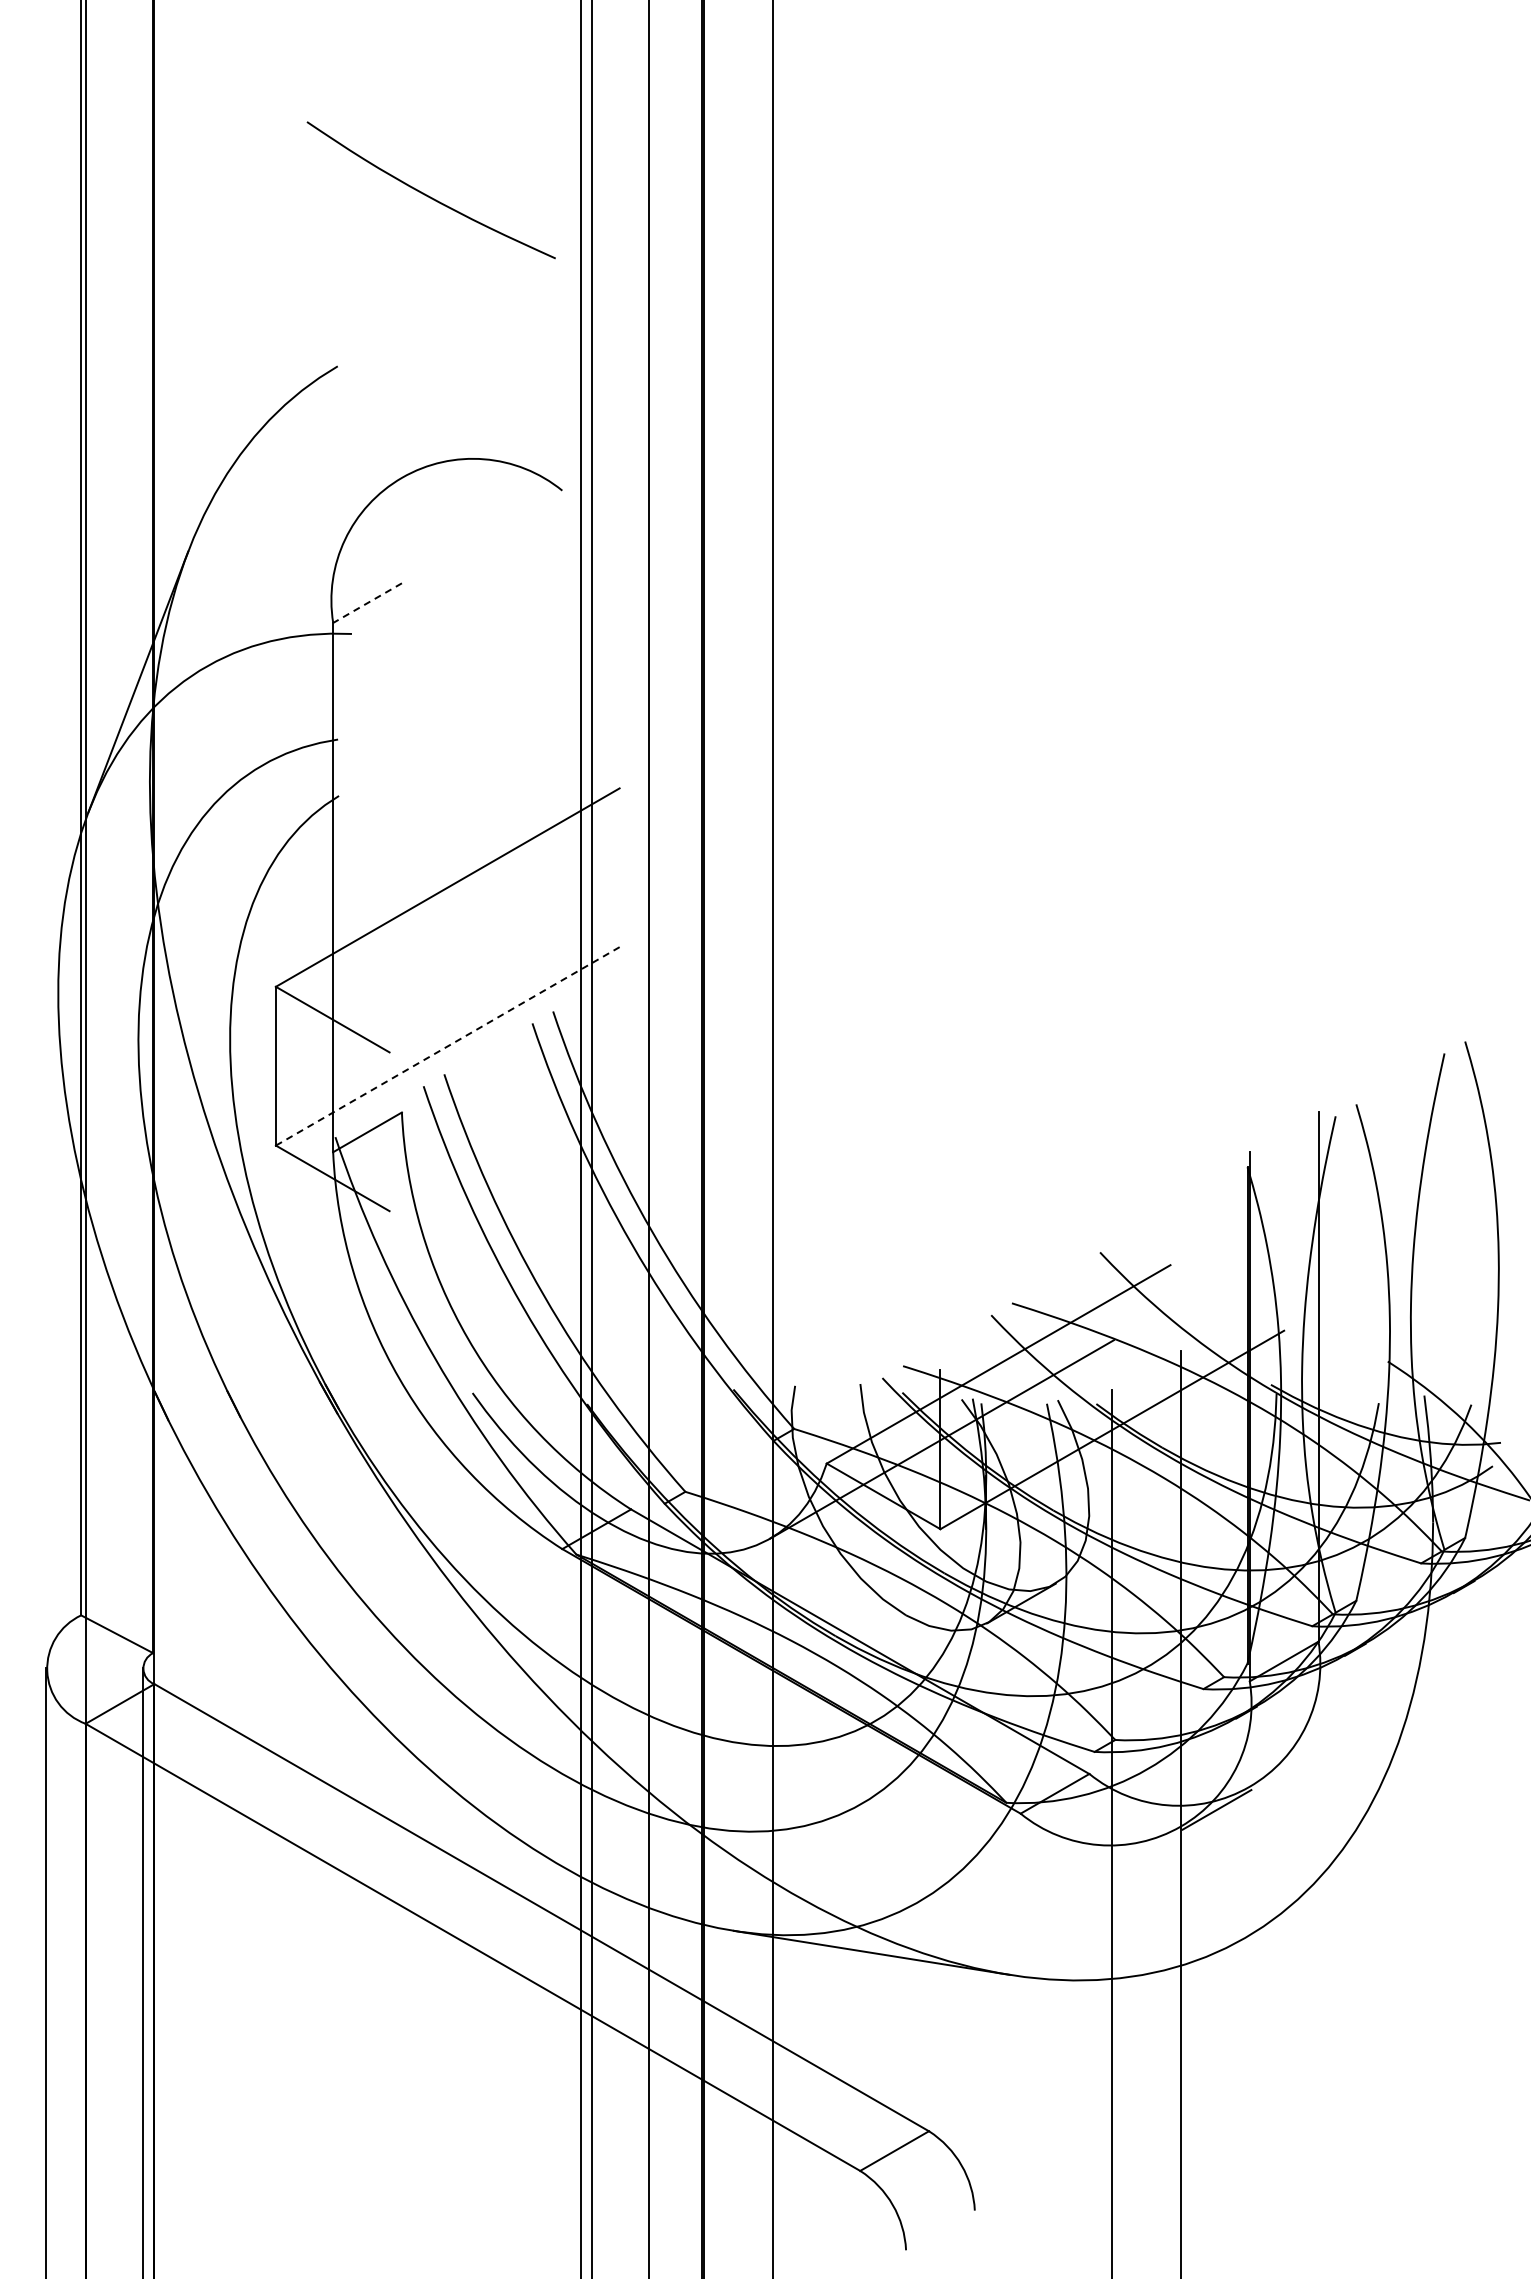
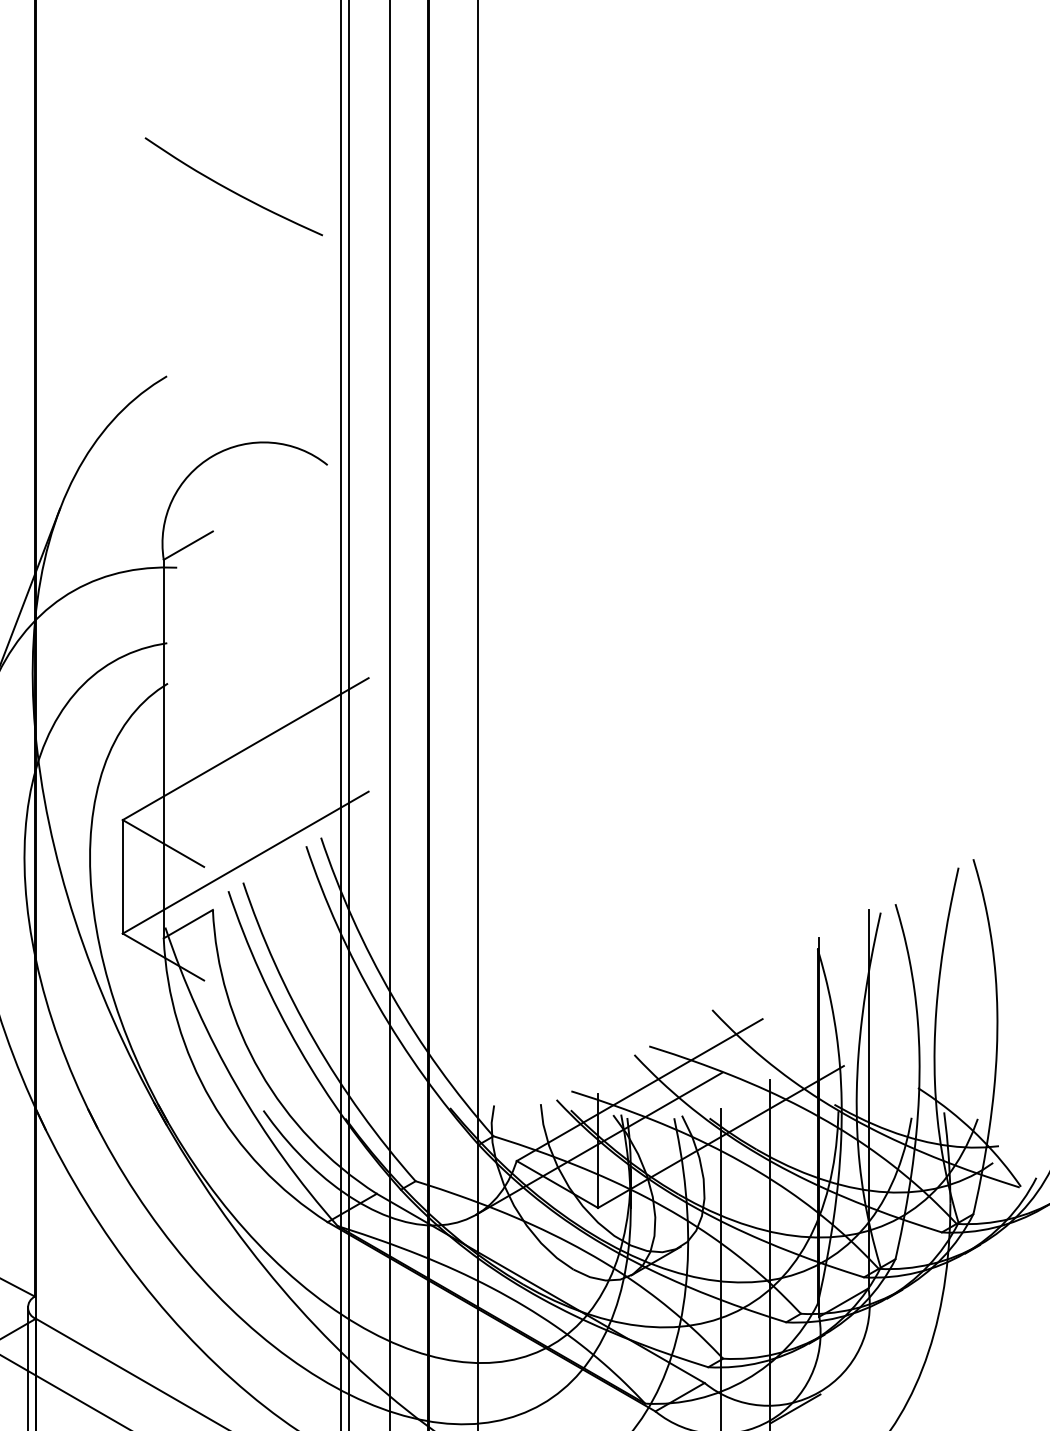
curve: (427, 194) -> (231, 189), moved
line: (367, 603) -> (188, 545), dashed -> solid
line: (447, 1046) -> (245, 862), dashed -> solid

